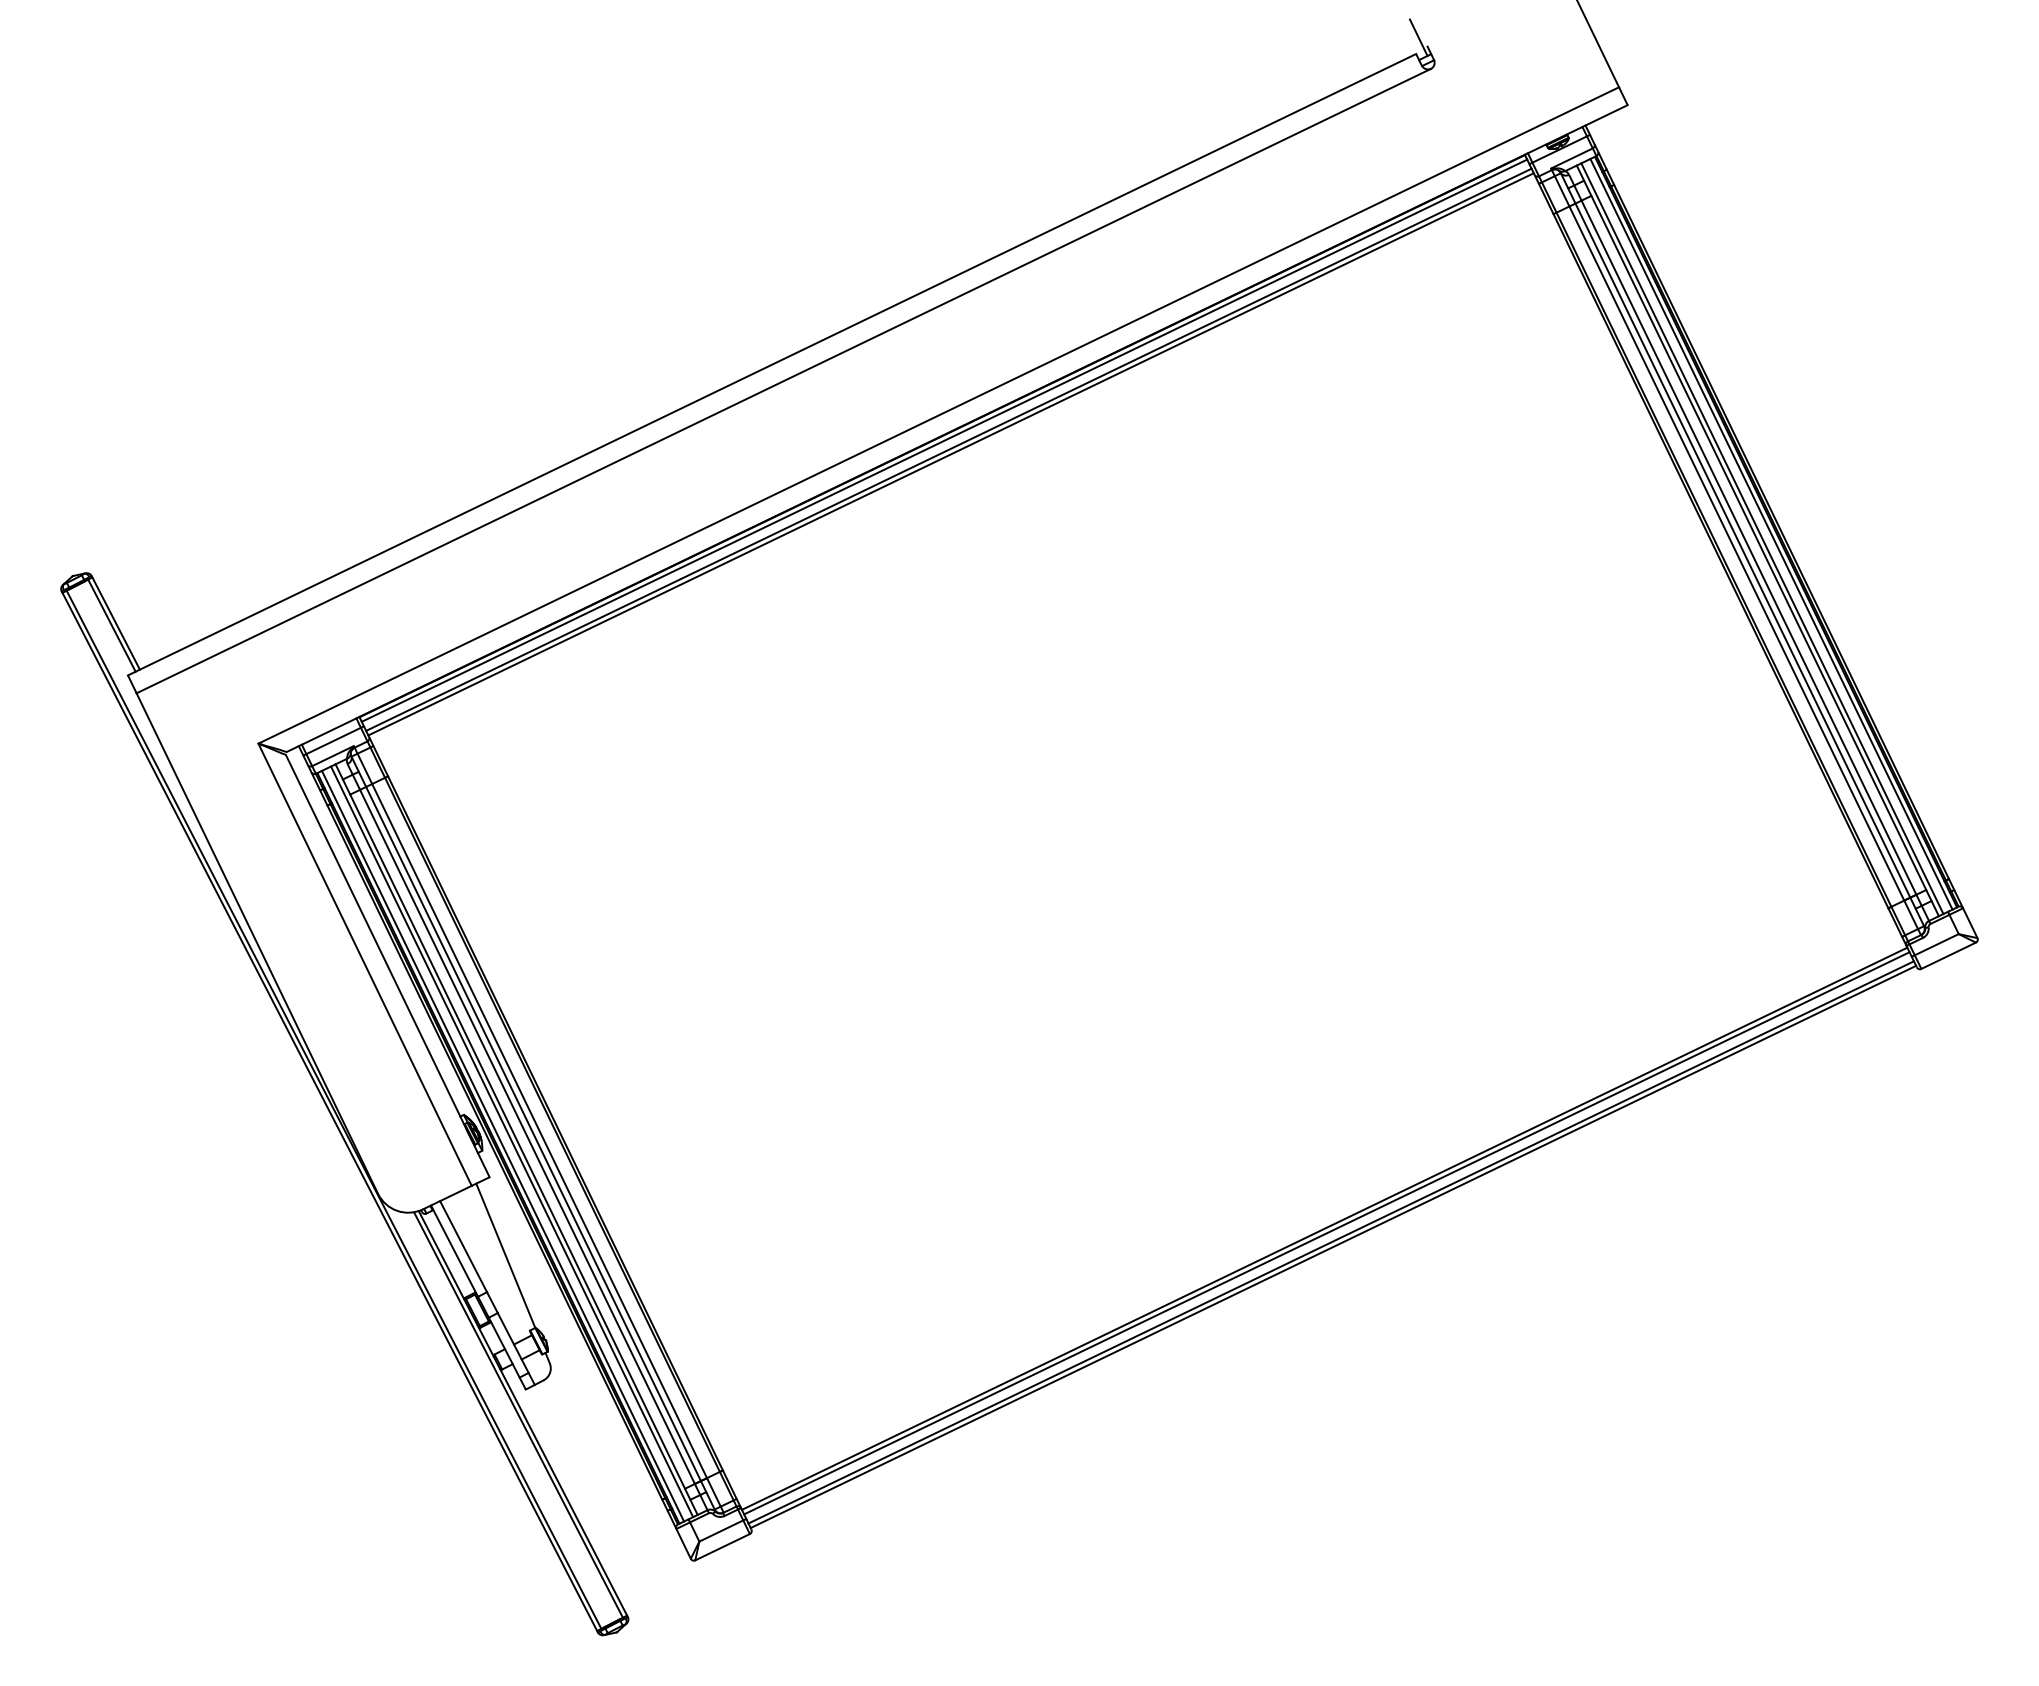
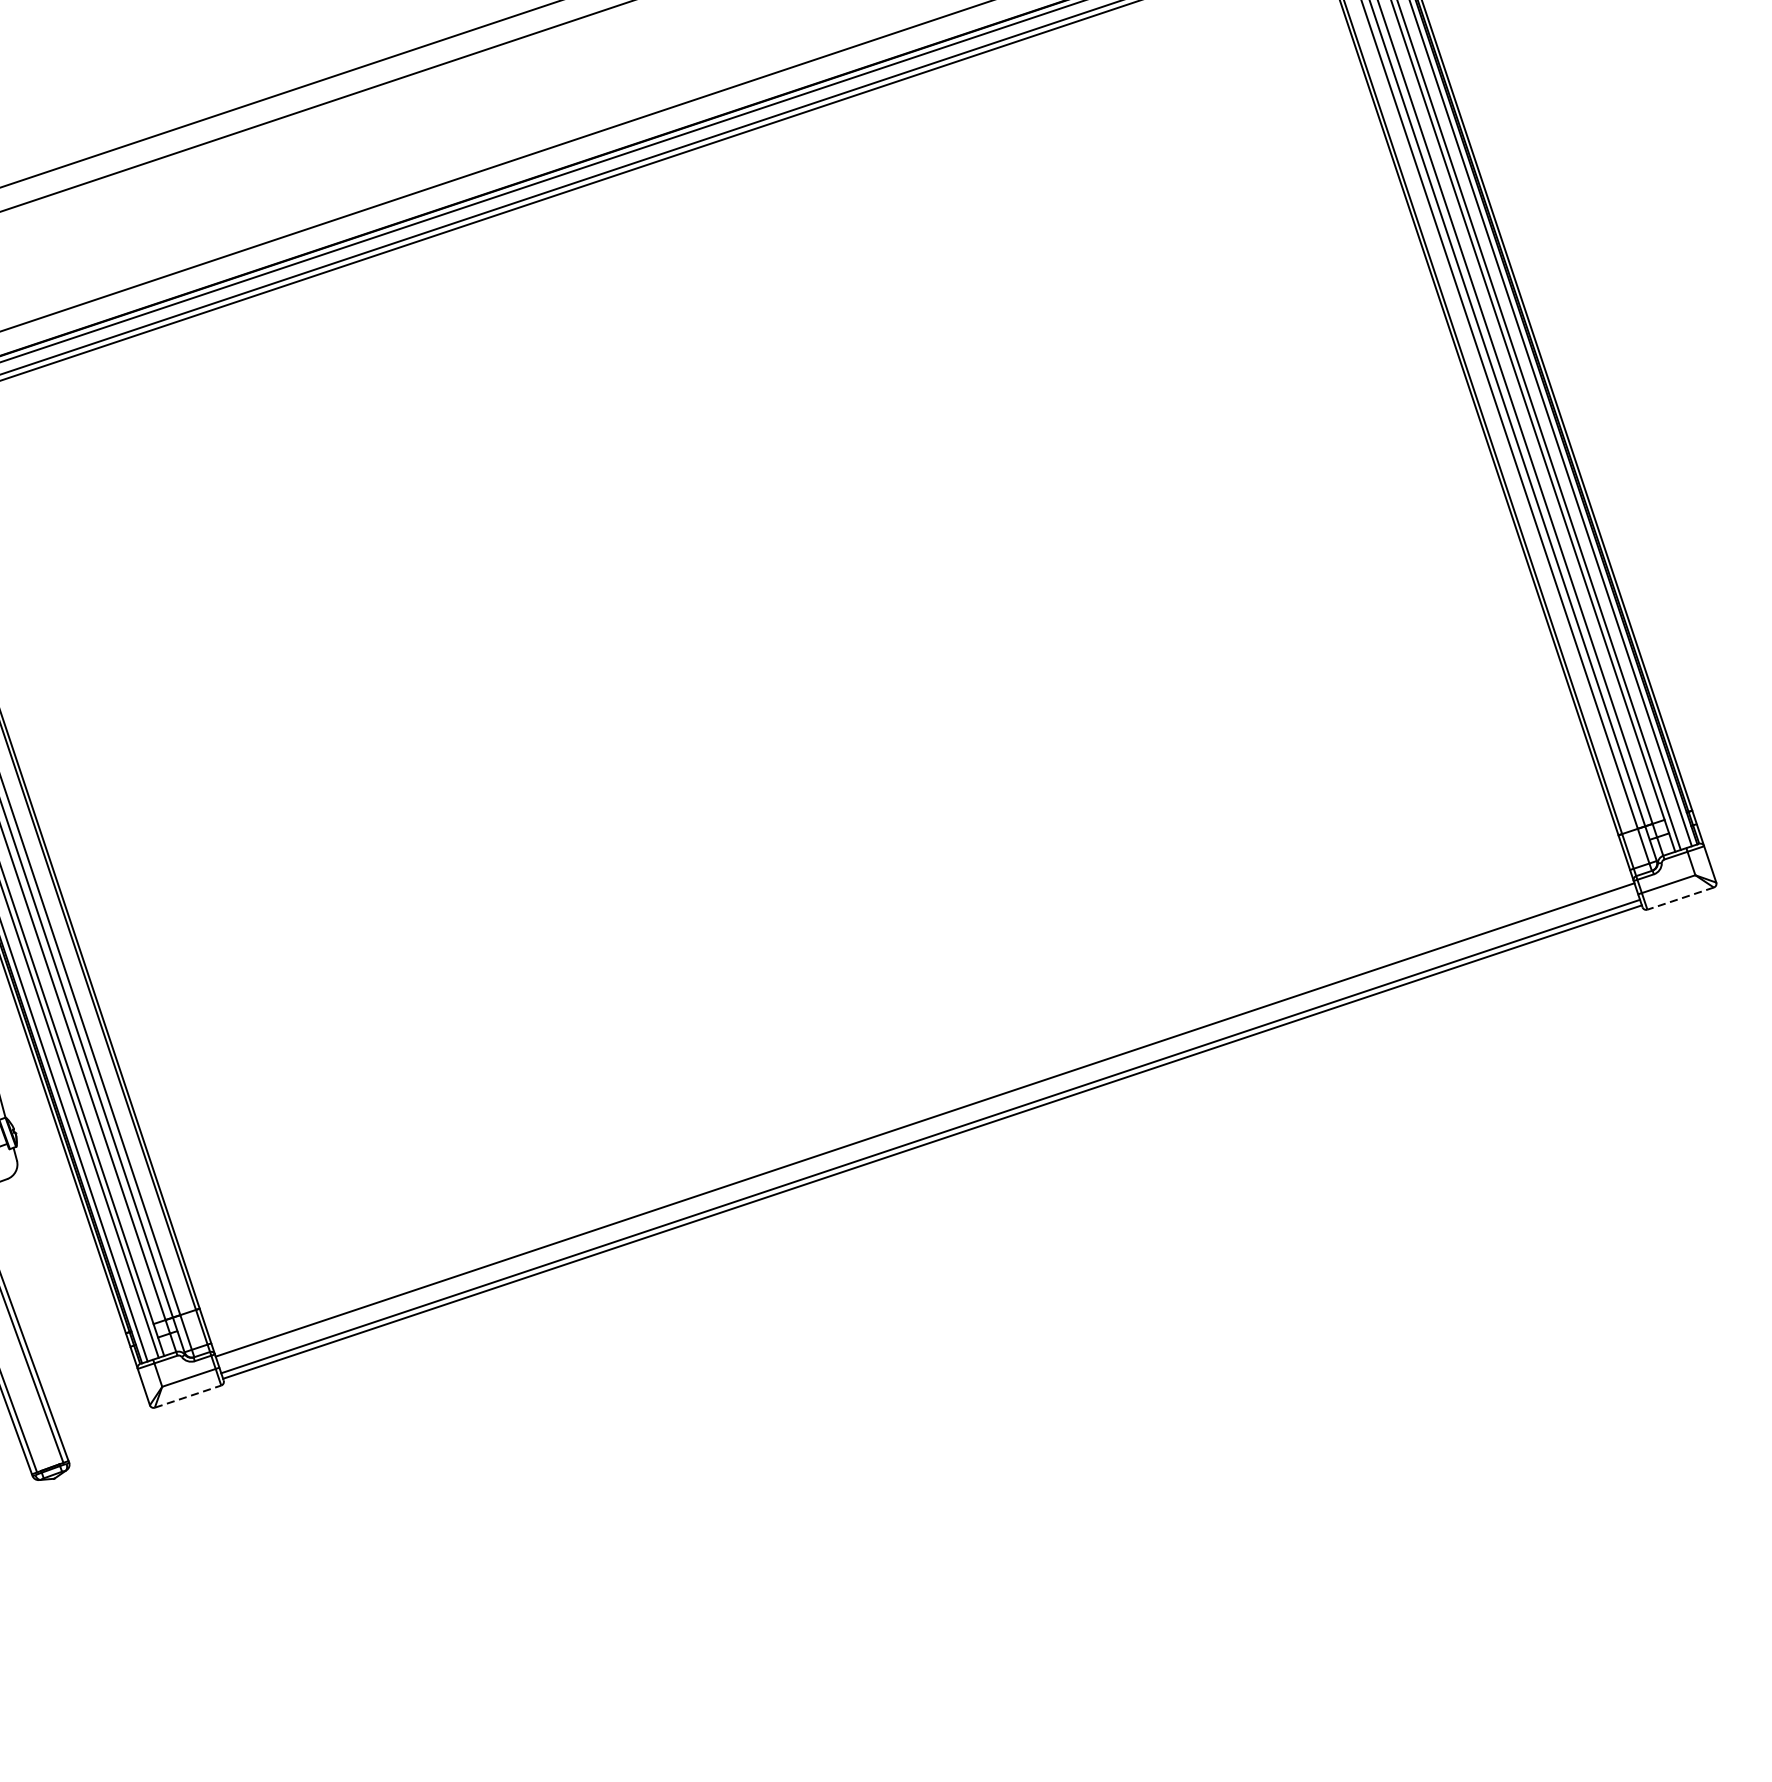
line: (1948, 956) -> (1680, 899), solid -> dashed
line: (1326, 1233) -> (926, 1125), removed
line: (723, 1547) -> (189, 1397), solid -> dashed

